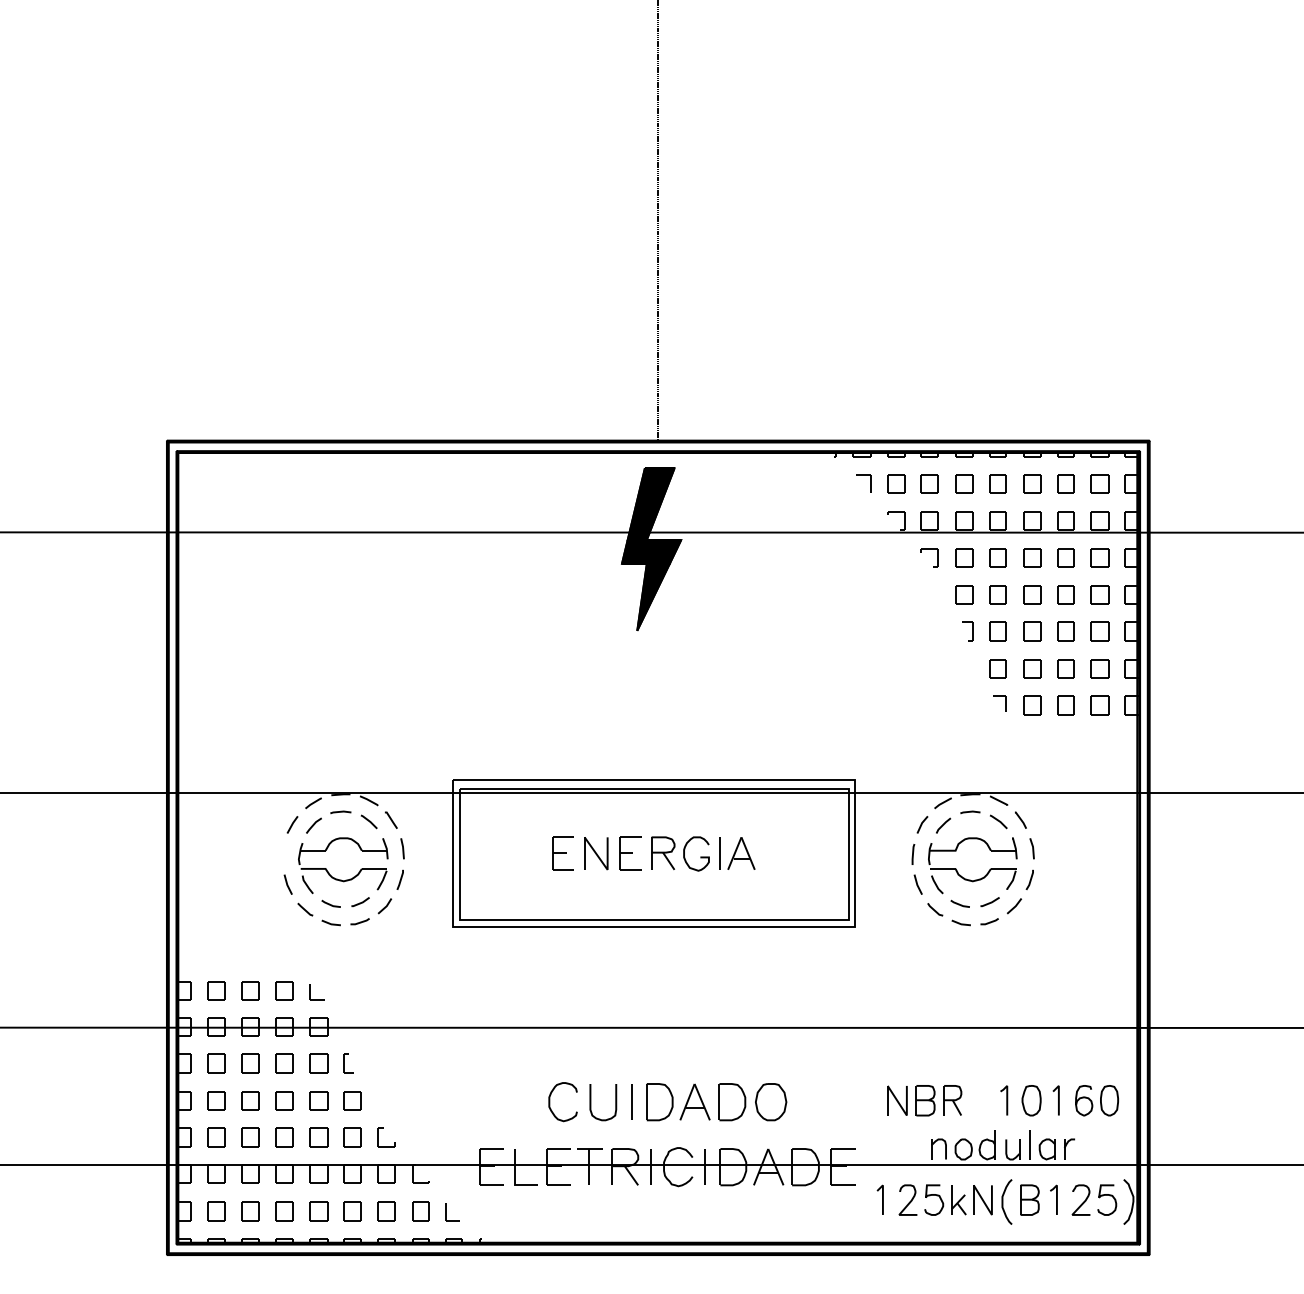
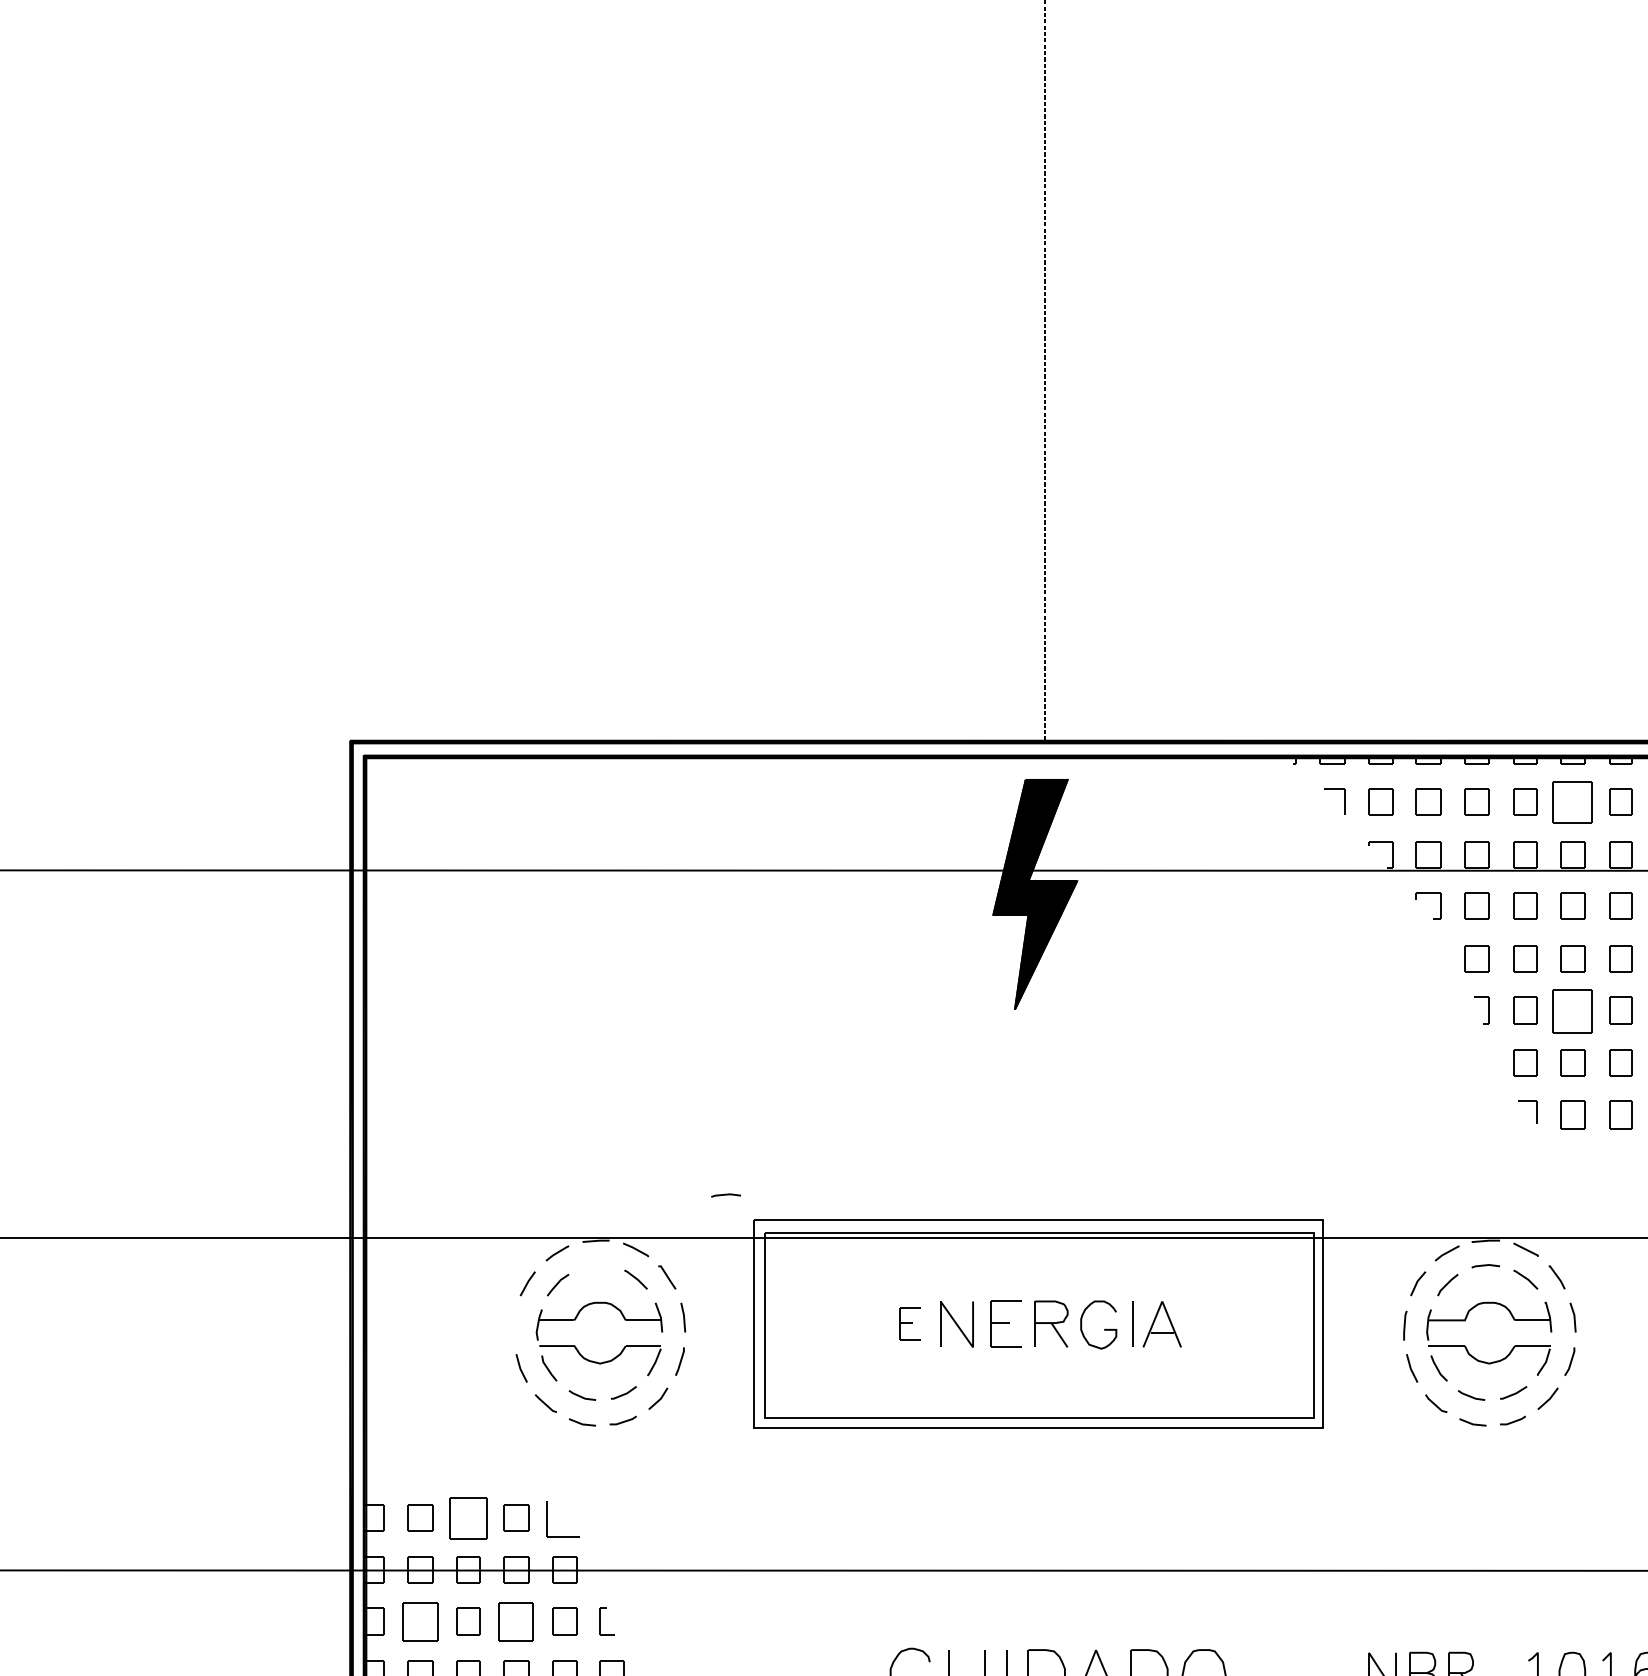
part: (1032, 483) -> (1573, 801), size x1.6
part: (1032, 631) -> (1573, 1010), size x1.6
line: (340, 811) -> (725, 1194), moved
part: (562, 853) -> (909, 1324), size x0.7
part: (250, 990) -> (468, 1517), size x1.6
part: (316, 992) -> (561, 1520), size x1.6
part: (216, 1063) -> (420, 1621), size x1.4
part: (284, 1063) -> (516, 1621), size x1.4

